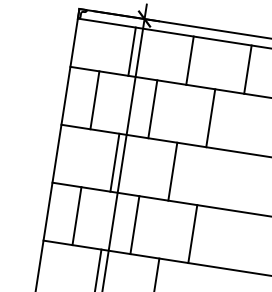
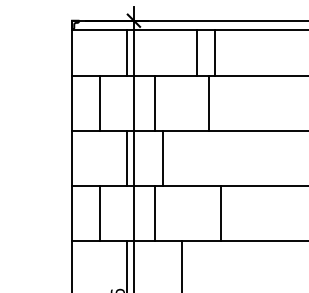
line: (189, 60) -> (196, 52), moved
line: (247, 69) -> (214, 52), moved
line: (172, 170) -> (162, 157), moved
line: (192, 233) -> (221, 212), moved

